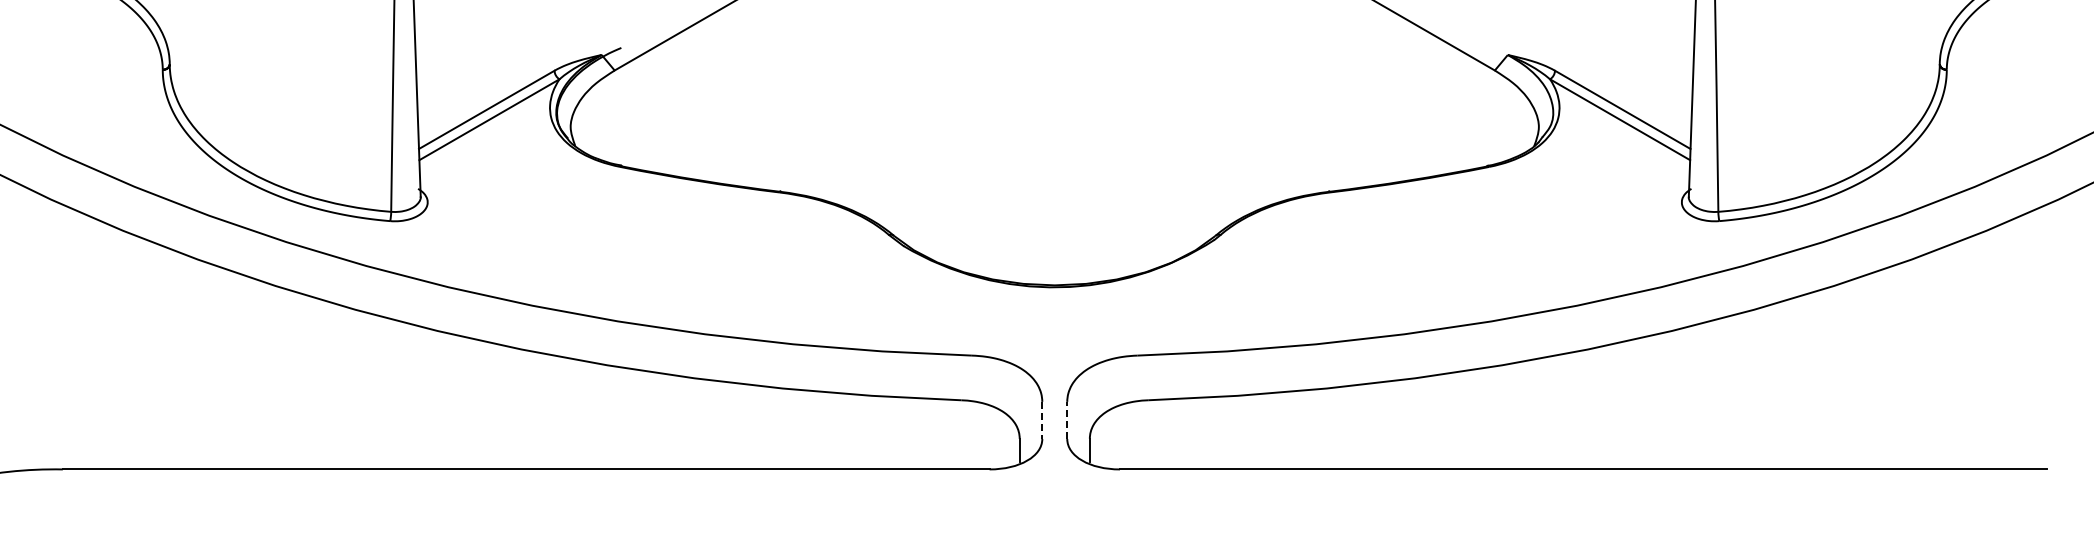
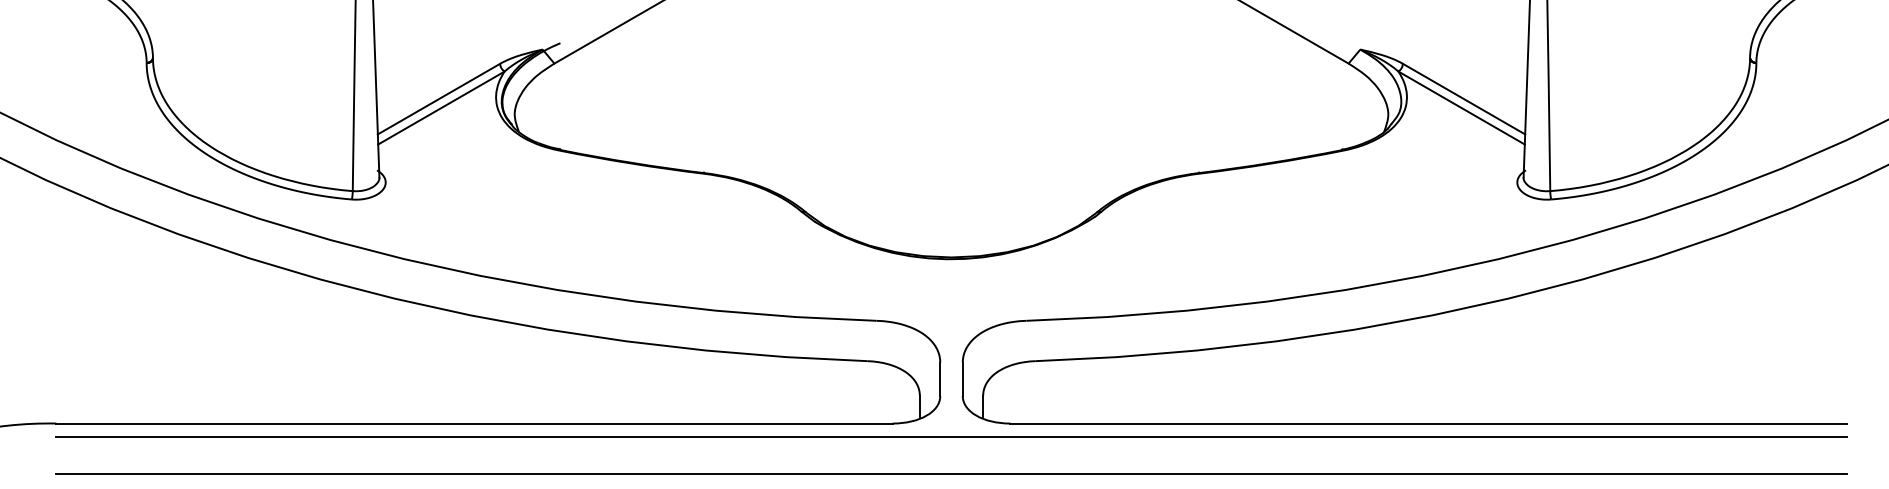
line: (1042, 420) -> (940, 379), dashed -> solid
line: (1067, 420) -> (962, 379), dashed -> solid
line: (1054, 483) -> (951, 436), added
line: (1054, 525) -> (951, 474), added

